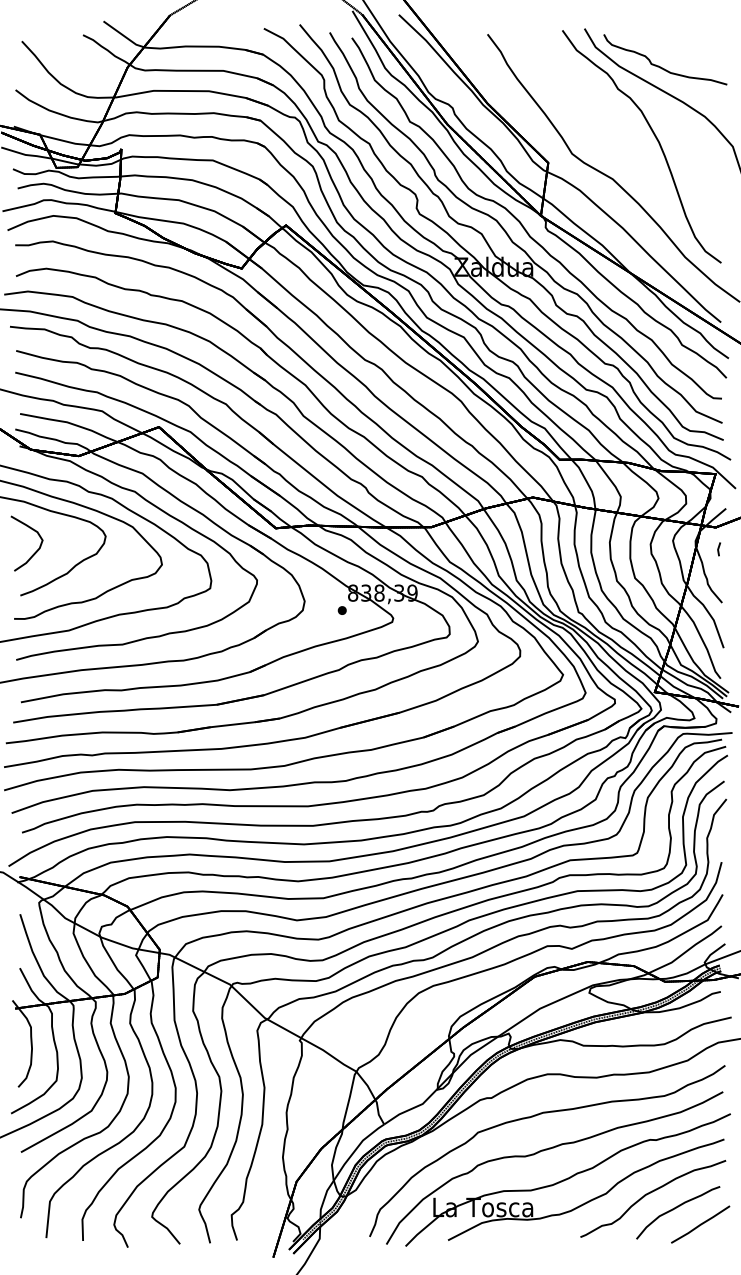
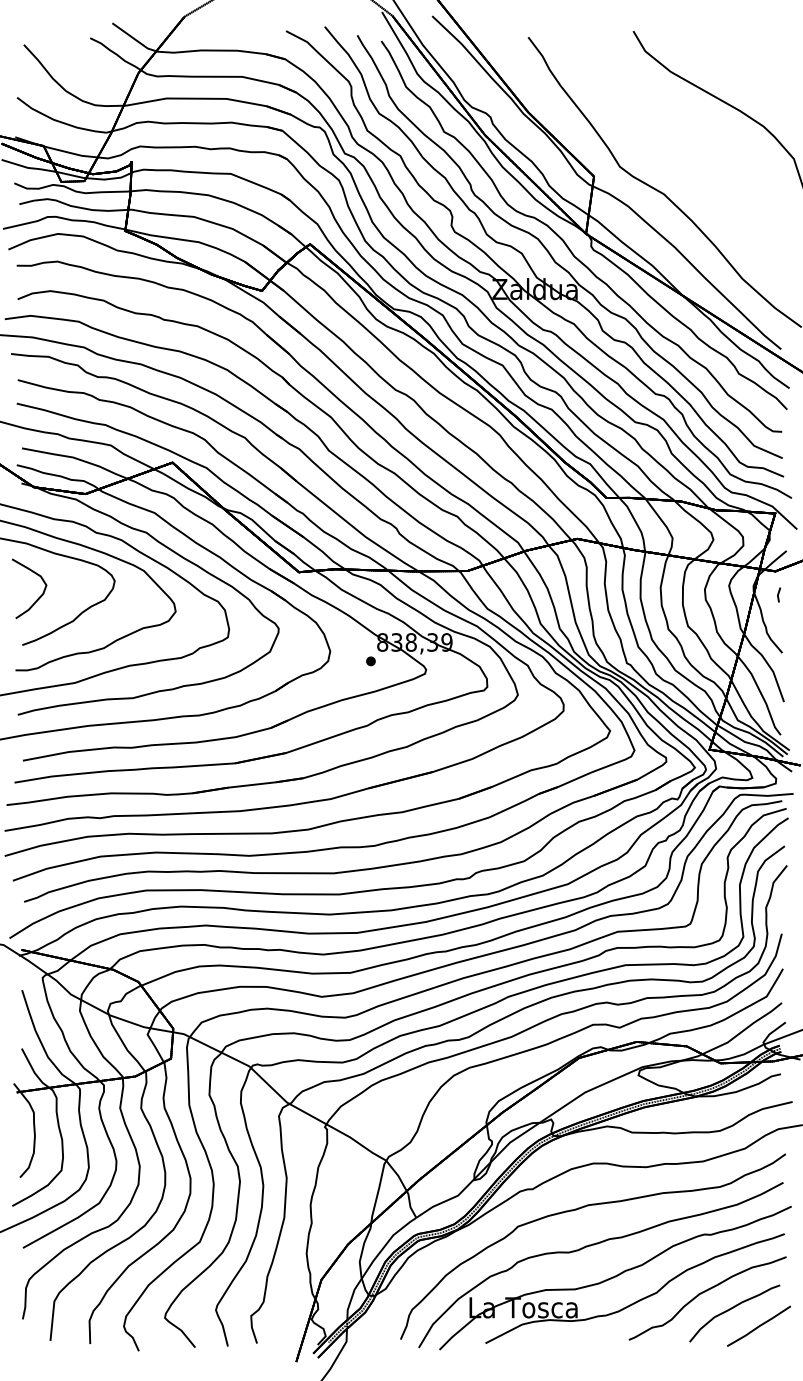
part: (656, 140) -> (711, 152), removed

